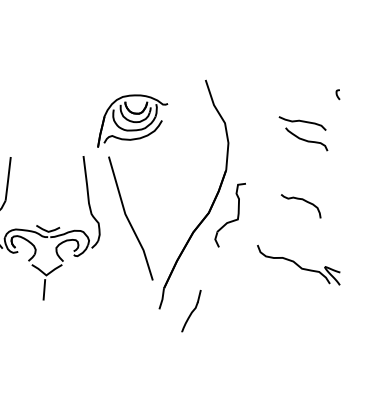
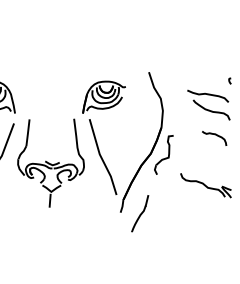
part: (302, 132) -> (208, 104), size x1.43
curve: (301, 201) -> (214, 135), moved
part: (191, 310) -> (140, 213), size x1.43

